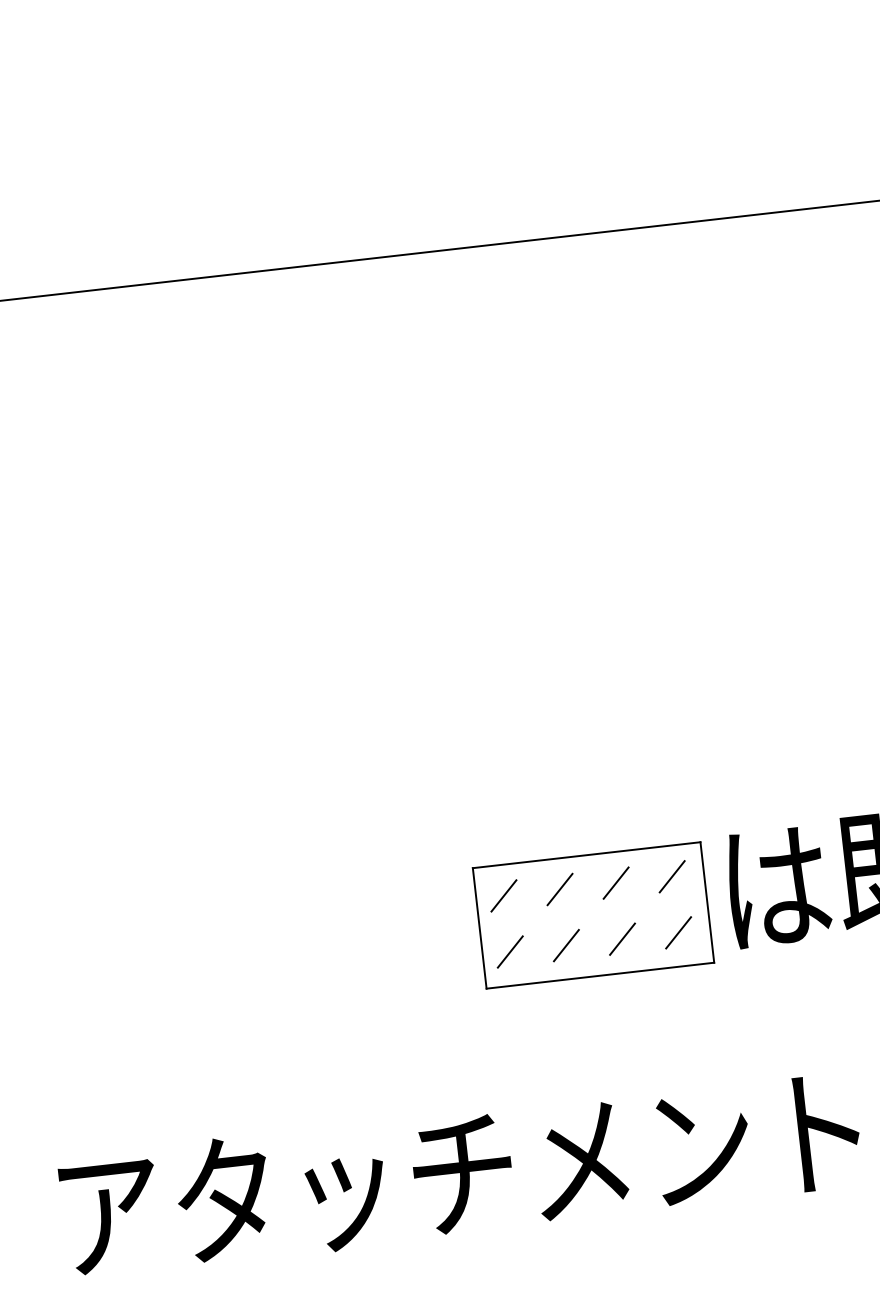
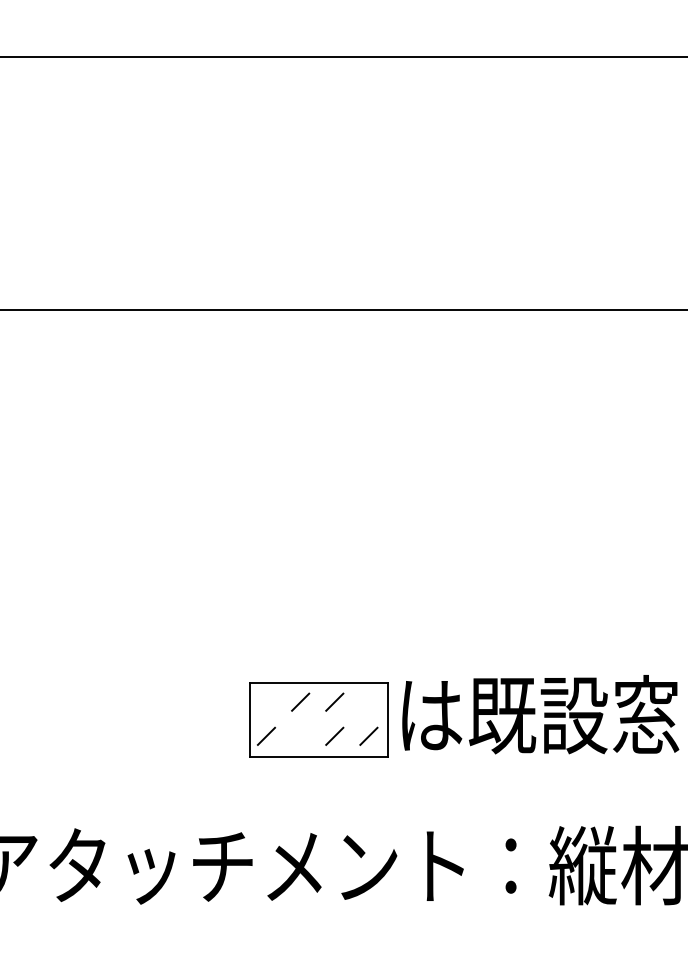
line: (671, 875) -> (368, 701), removed
line: (503, 894) -> (266, 701), removed
line: (566, 944) -> (300, 735), removed

